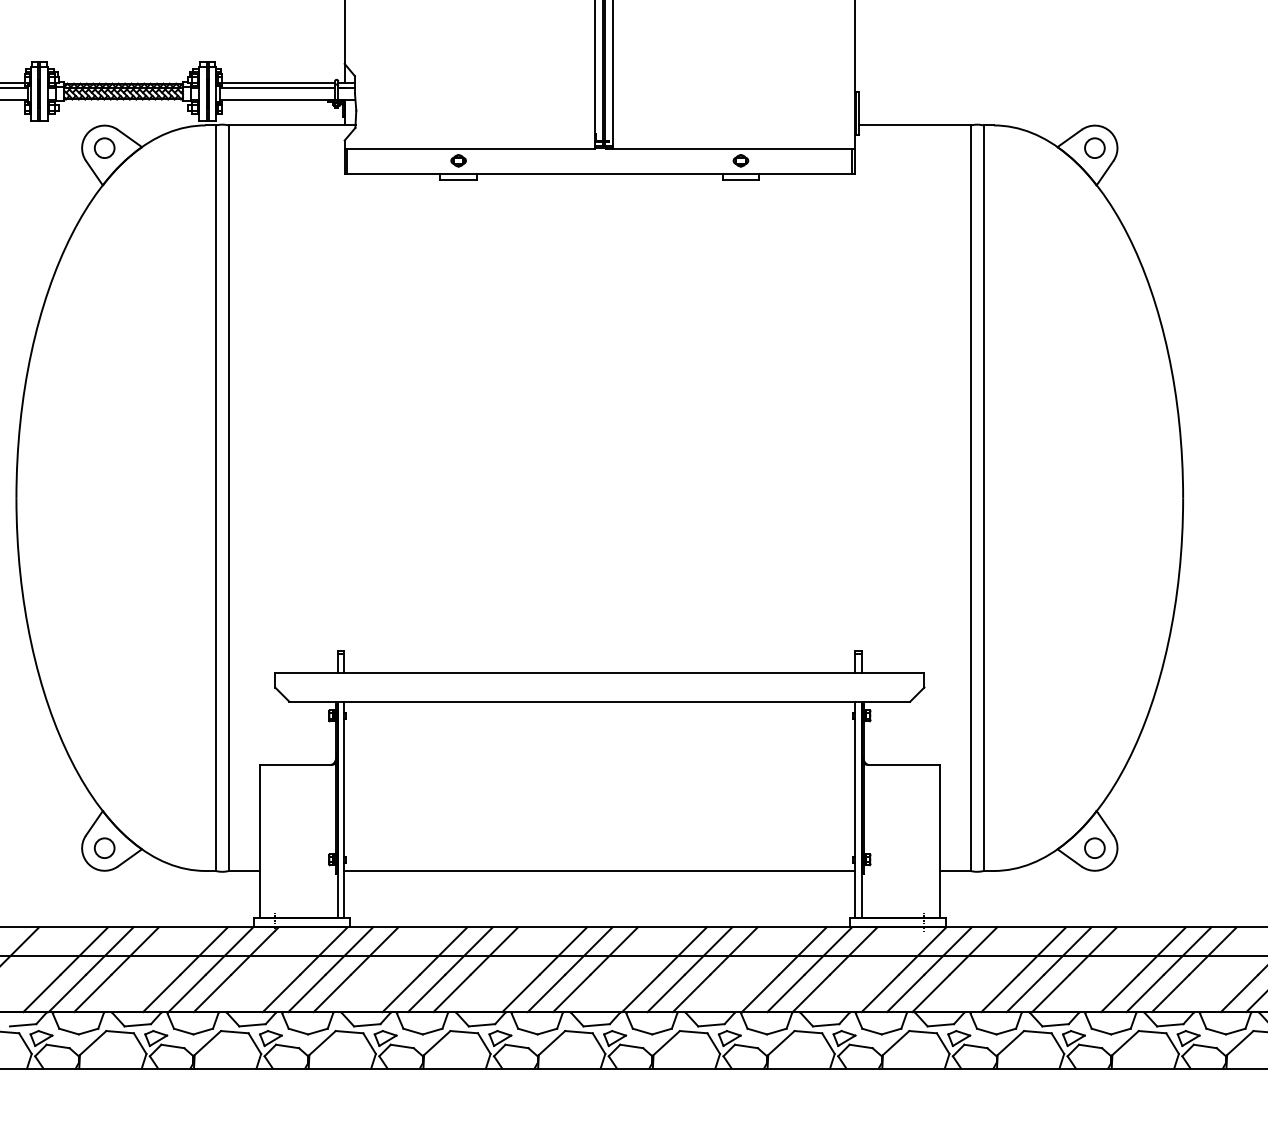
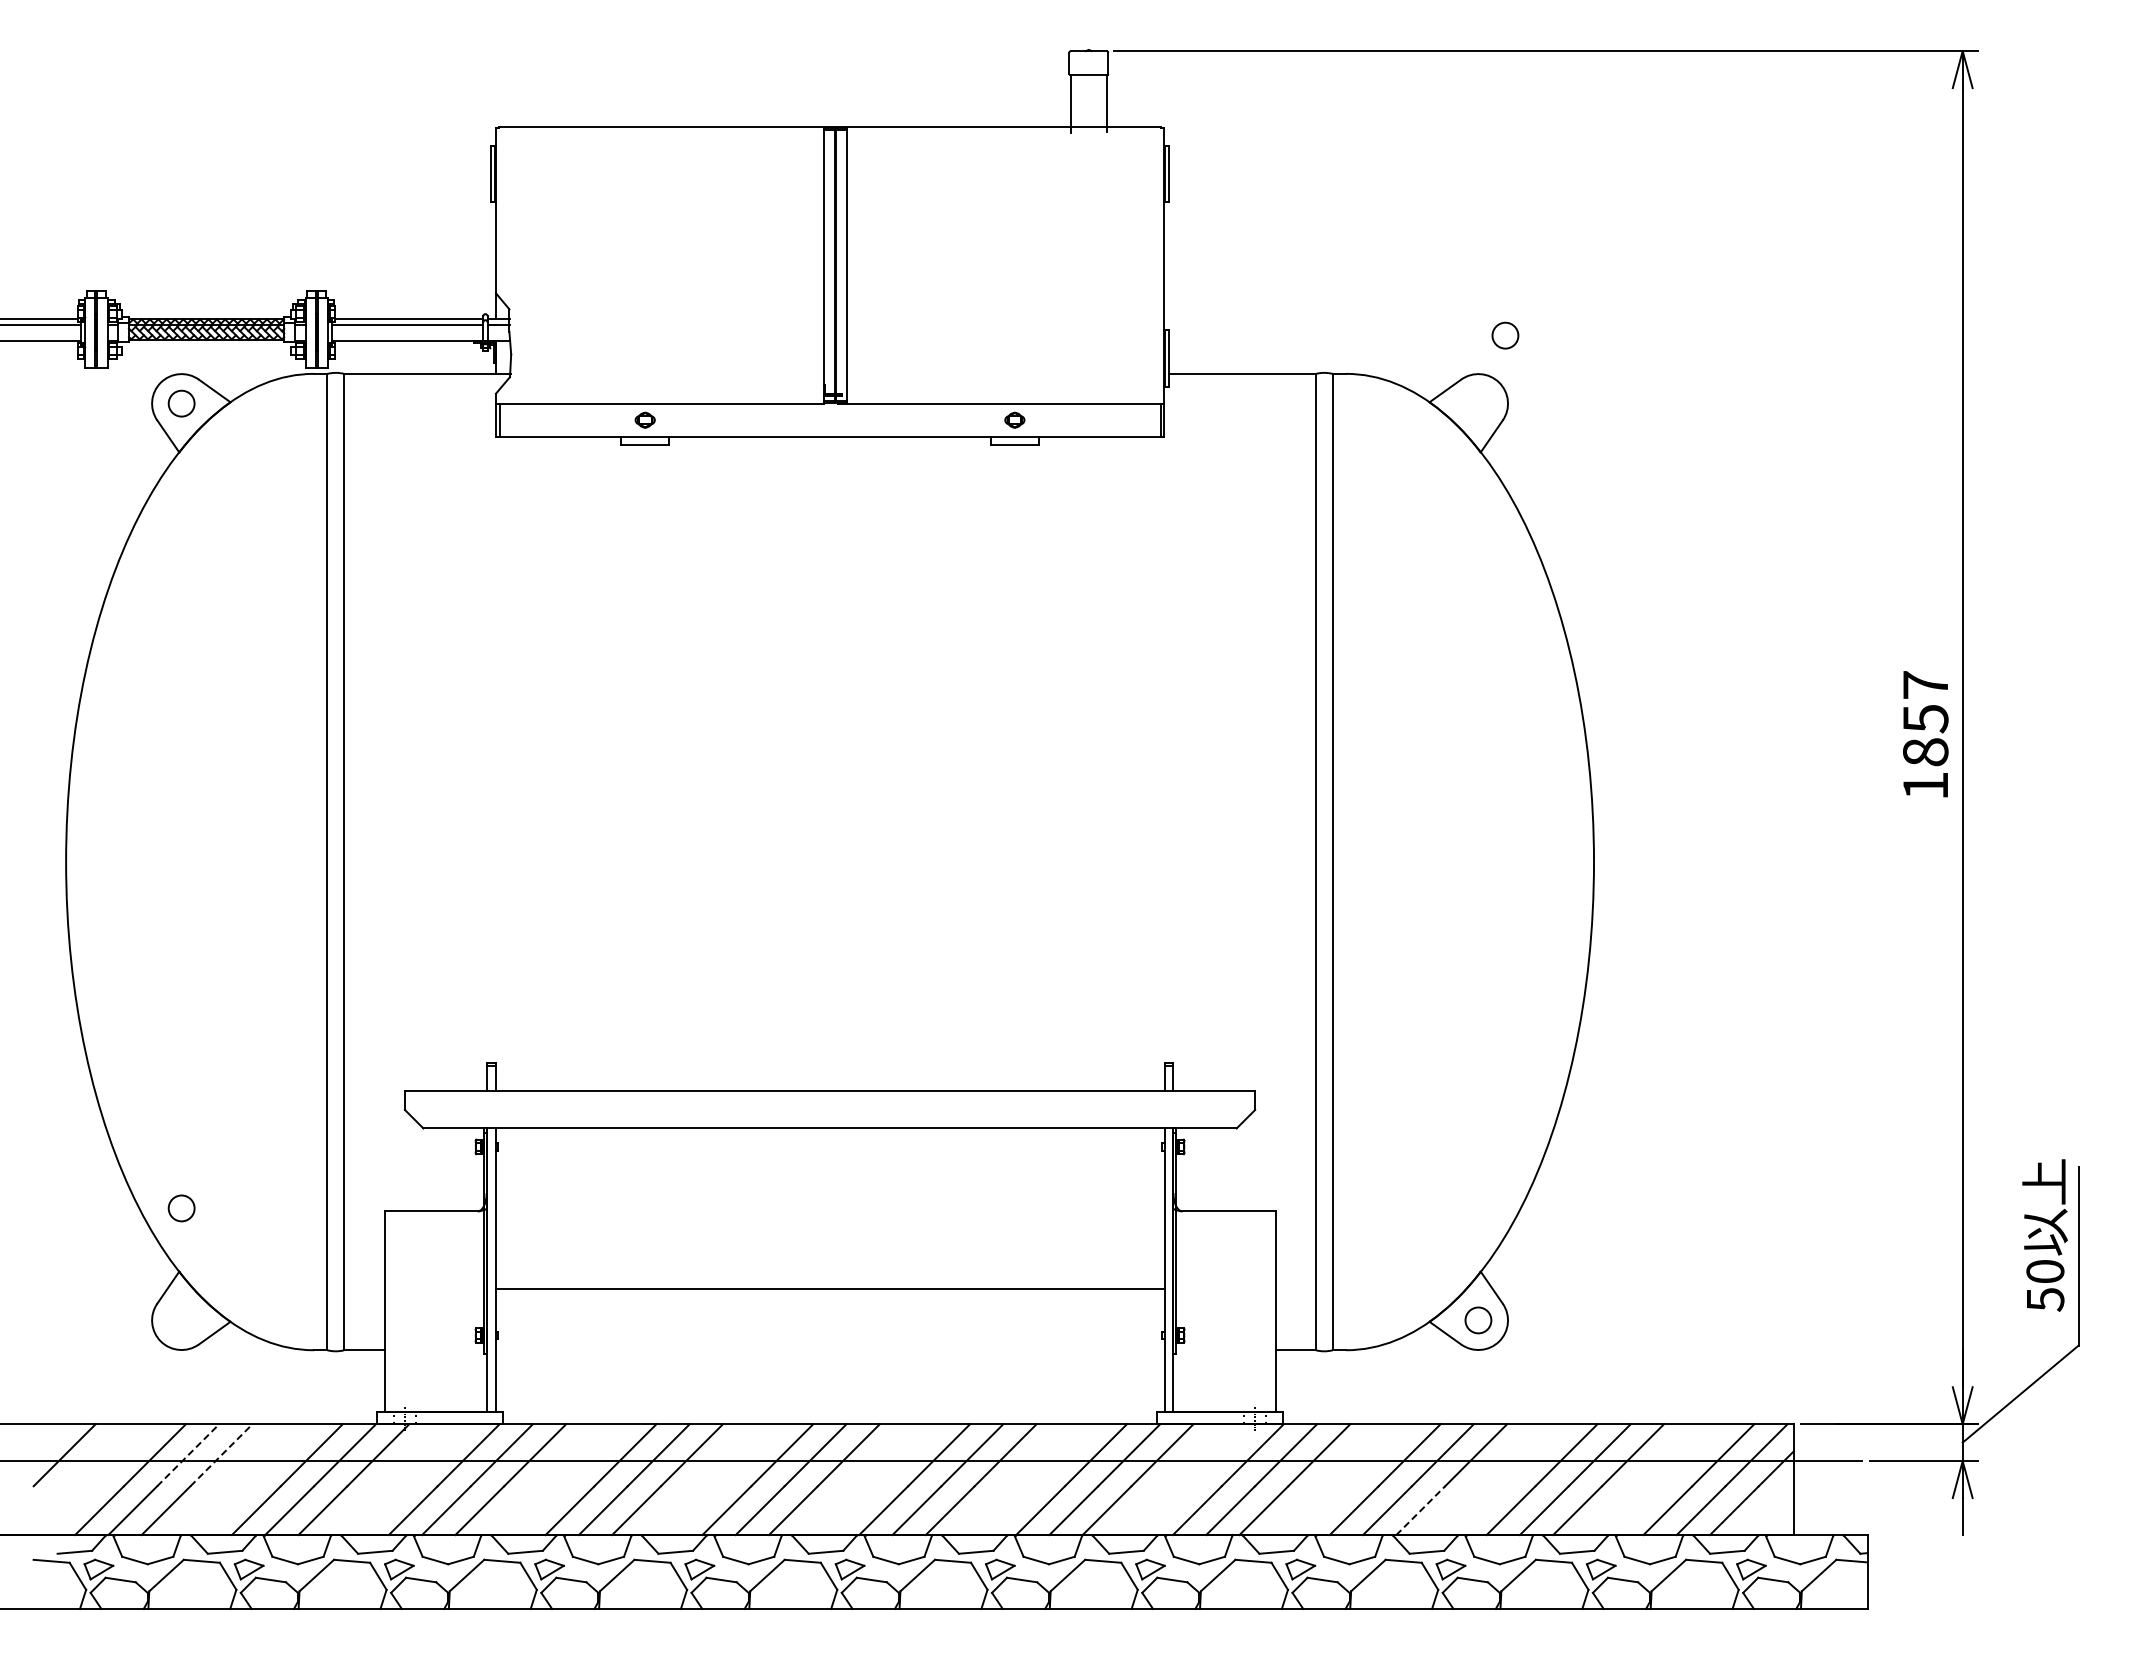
circle: (1094, 148) -> (1505, 335), moved
circle: (104, 848) -> (181, 1208), moved
line: (599, 871) -> (829, 1289), moved
line: (109, 951) -> (188, 1455), solid -> dashed
line: (135, 951) -> (221, 1455), solid -> dashed
line: (1050, 993) -> (1420, 1510), solid -> dashed

